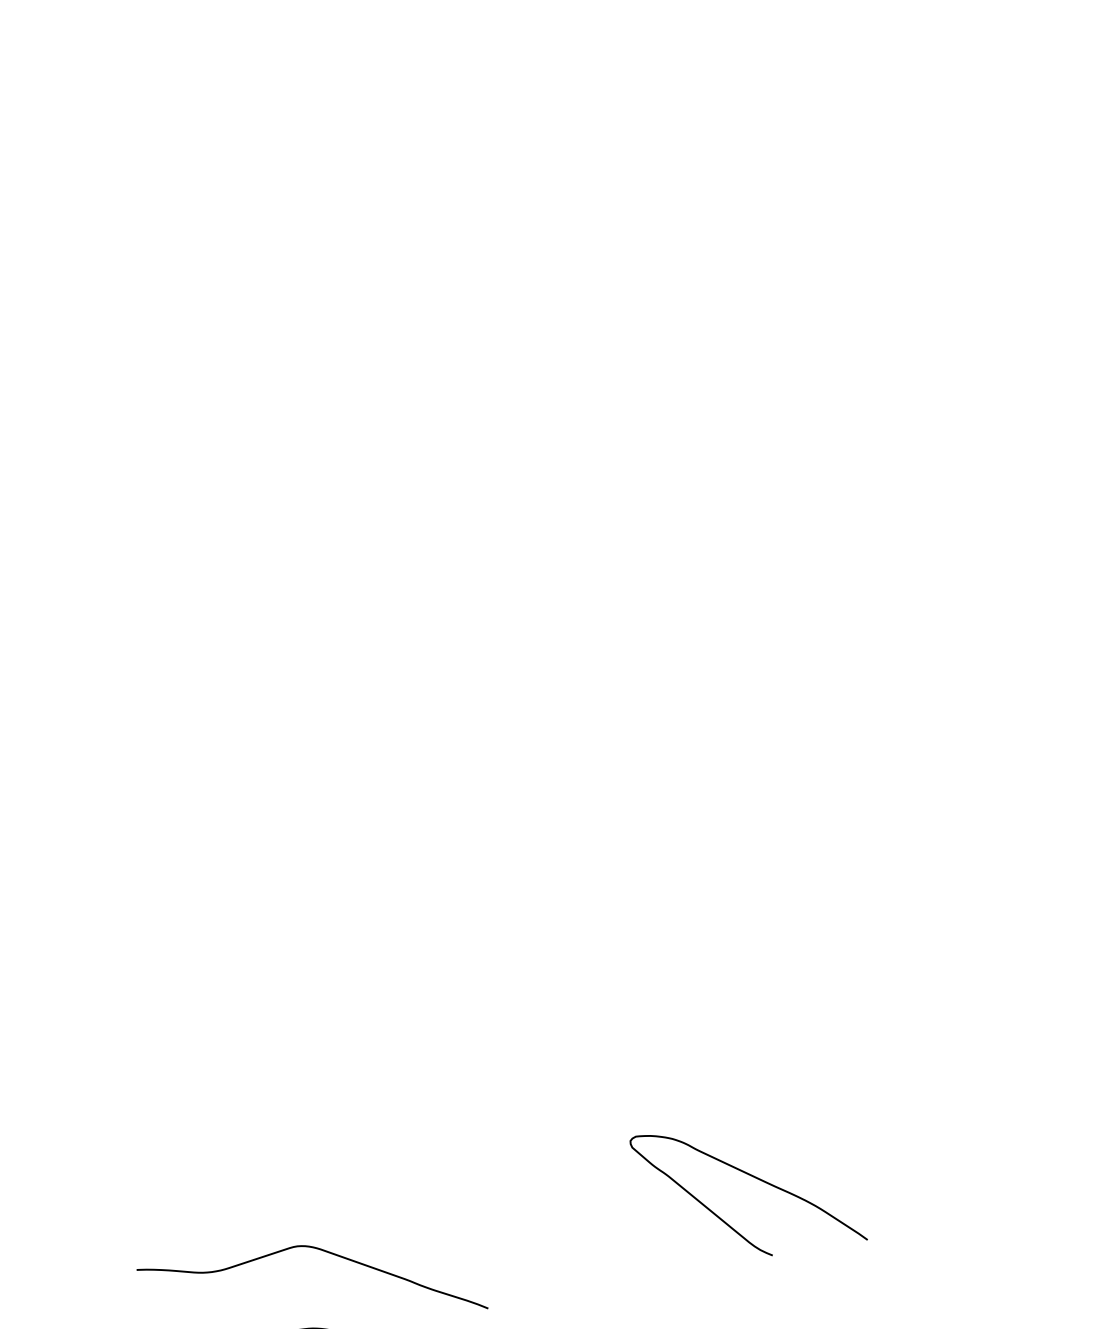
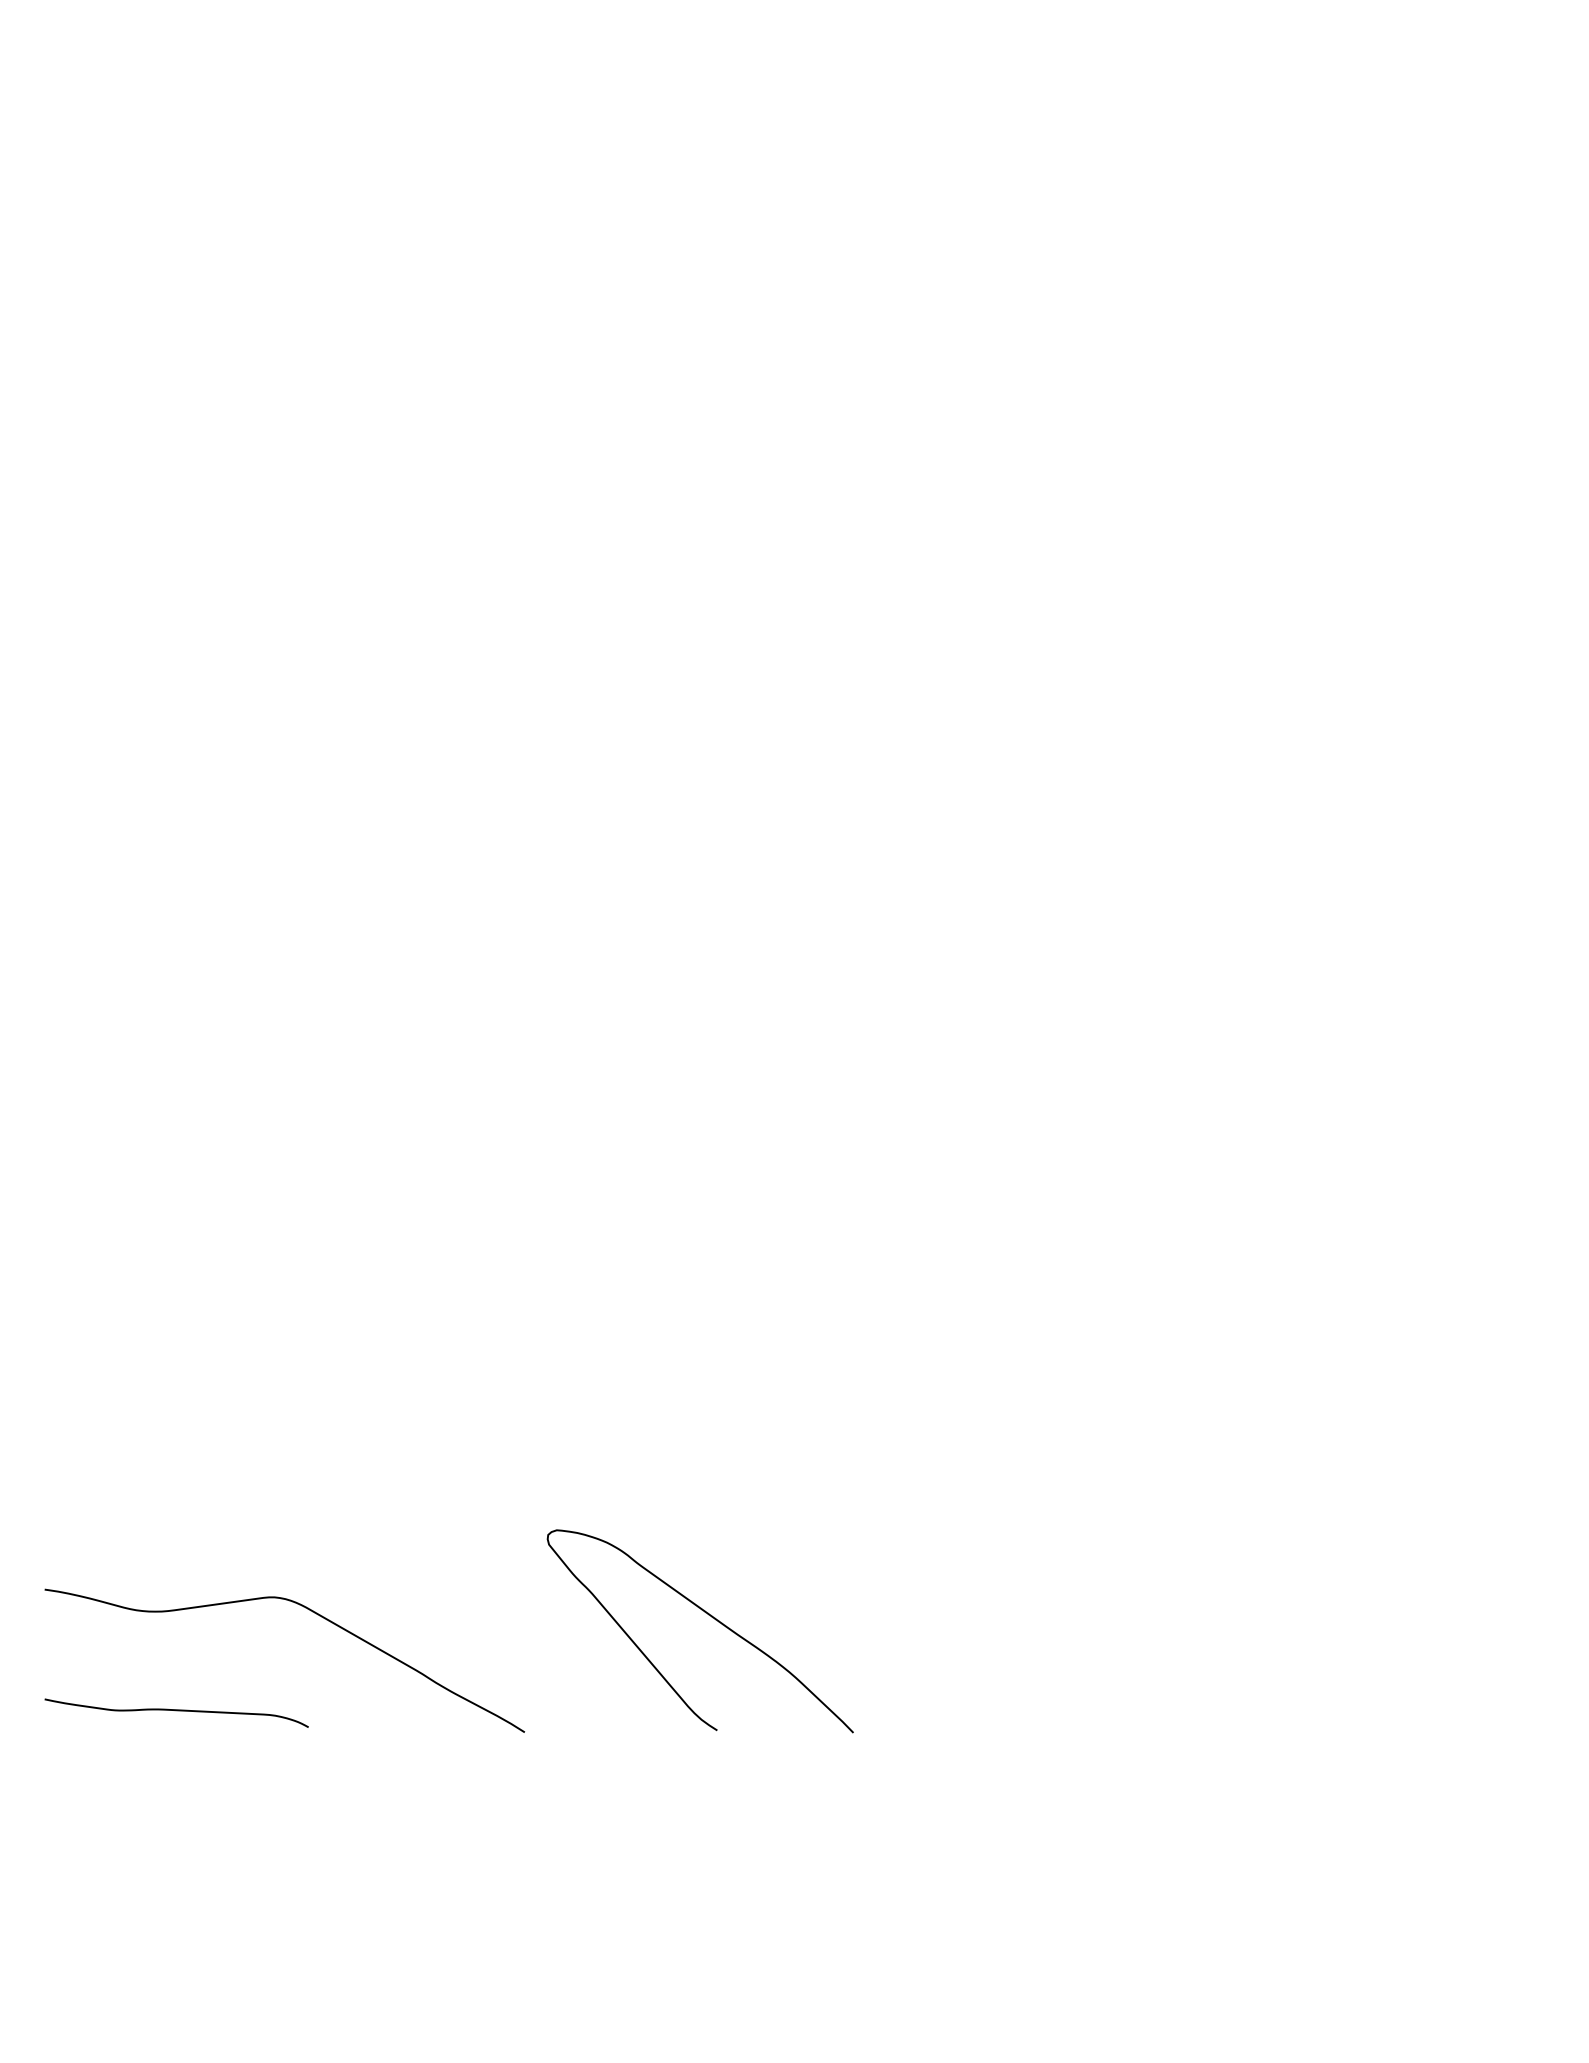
curve: (752, 1176) -> (708, 1615), moved

